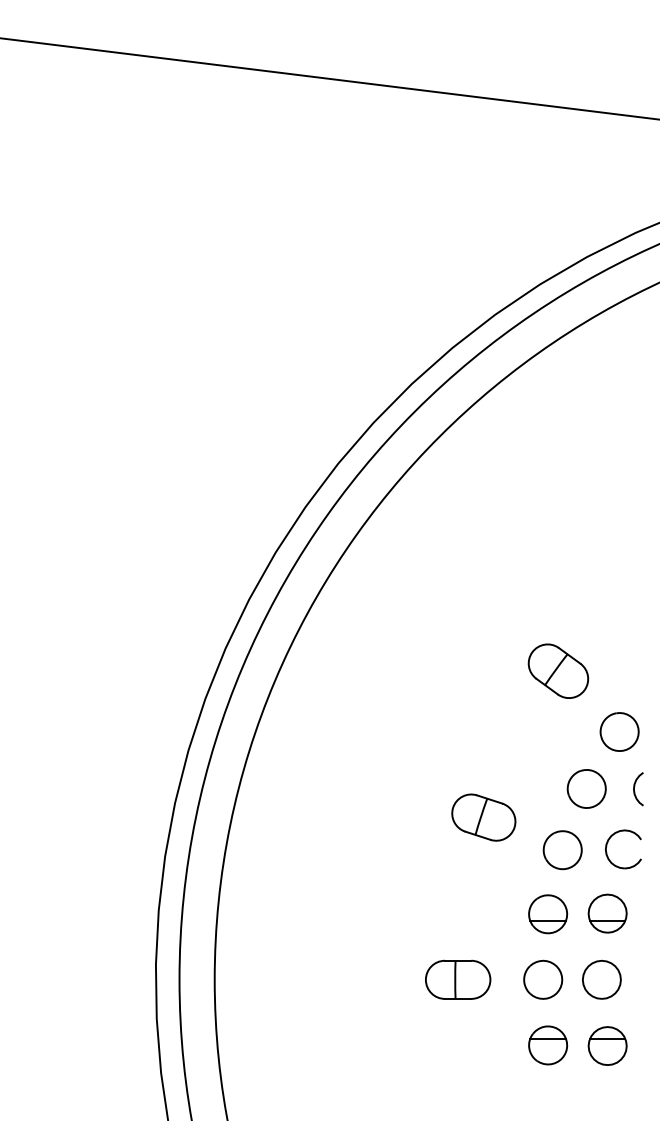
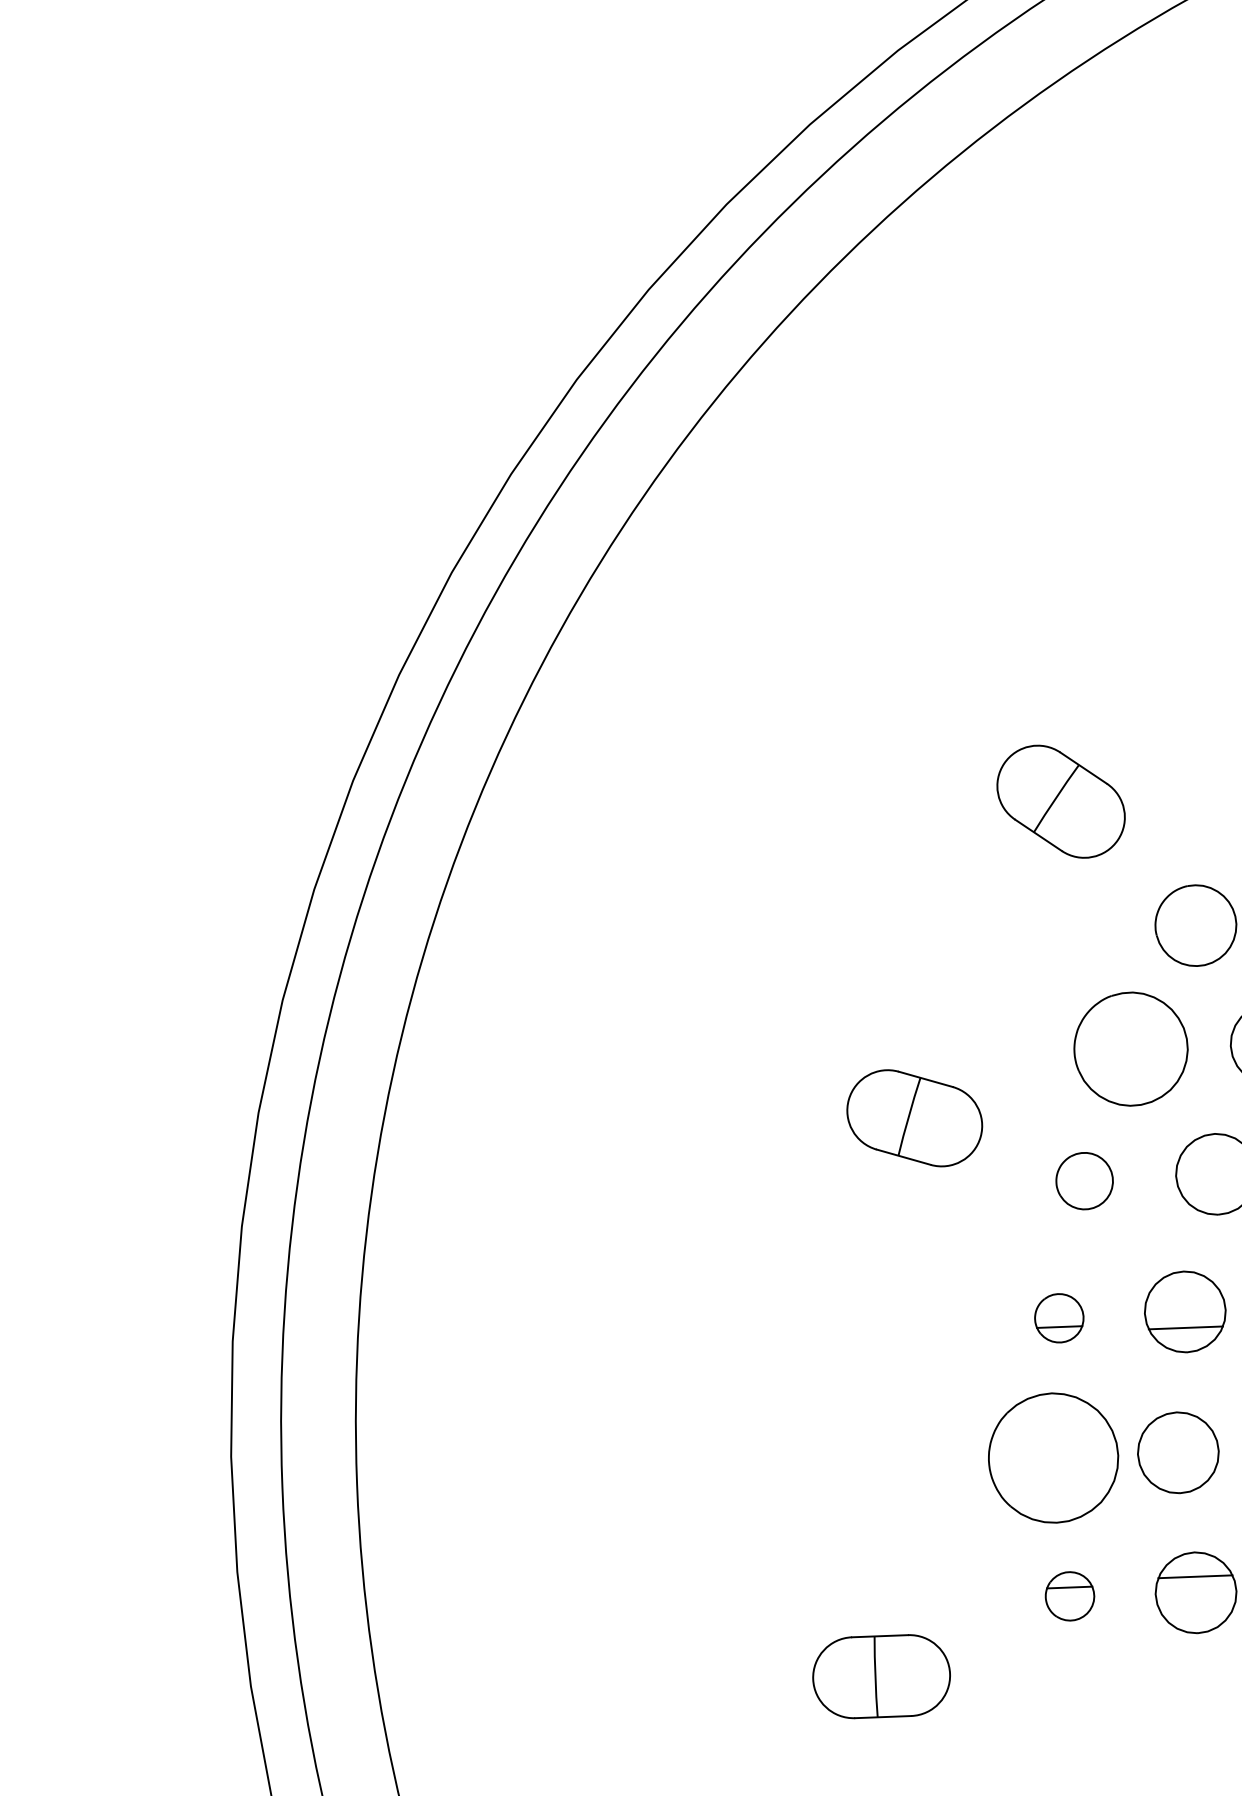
part: (586, 788) -> (1130, 1048), size x1.4
part: (562, 850) -> (1084, 1181), size x0.7
part: (548, 914) -> (1059, 1318), size x0.6
part: (458, 979) -> (882, 1675), moved
part: (543, 979) -> (1054, 1456), size x1.6
part: (548, 1045) -> (1070, 1596), size x0.6

